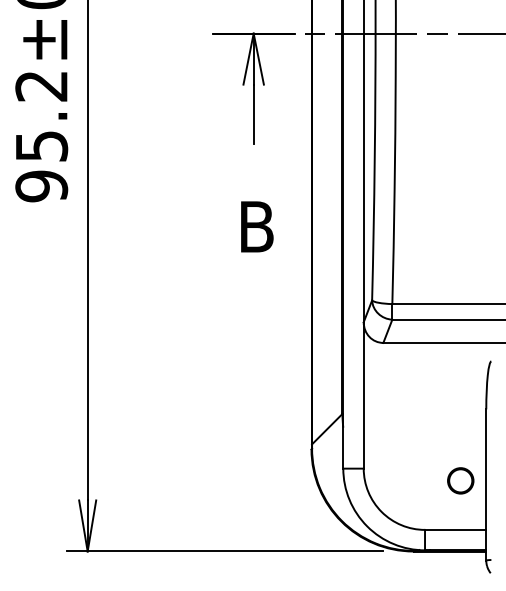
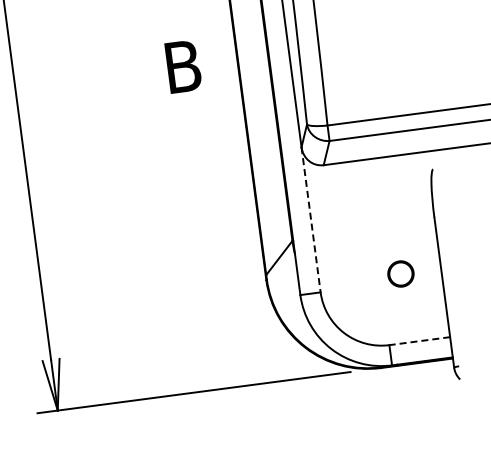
line: (363, 395) -> (310, 219), solid -> dashed
circle: (460, 480) -> (400, 273), moved
line: (455, 529) -> (419, 340), solid -> dashed

